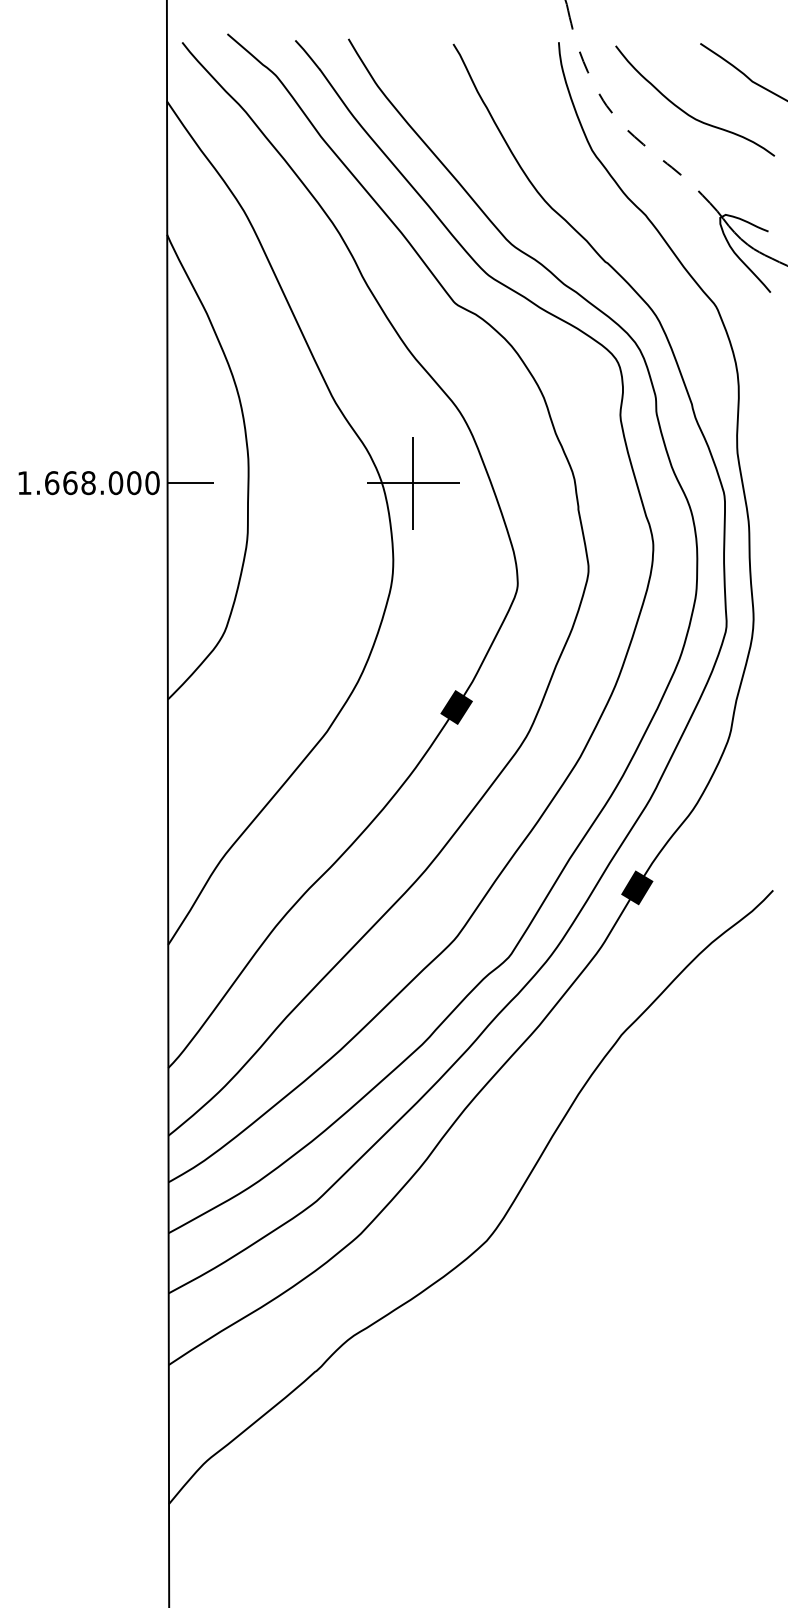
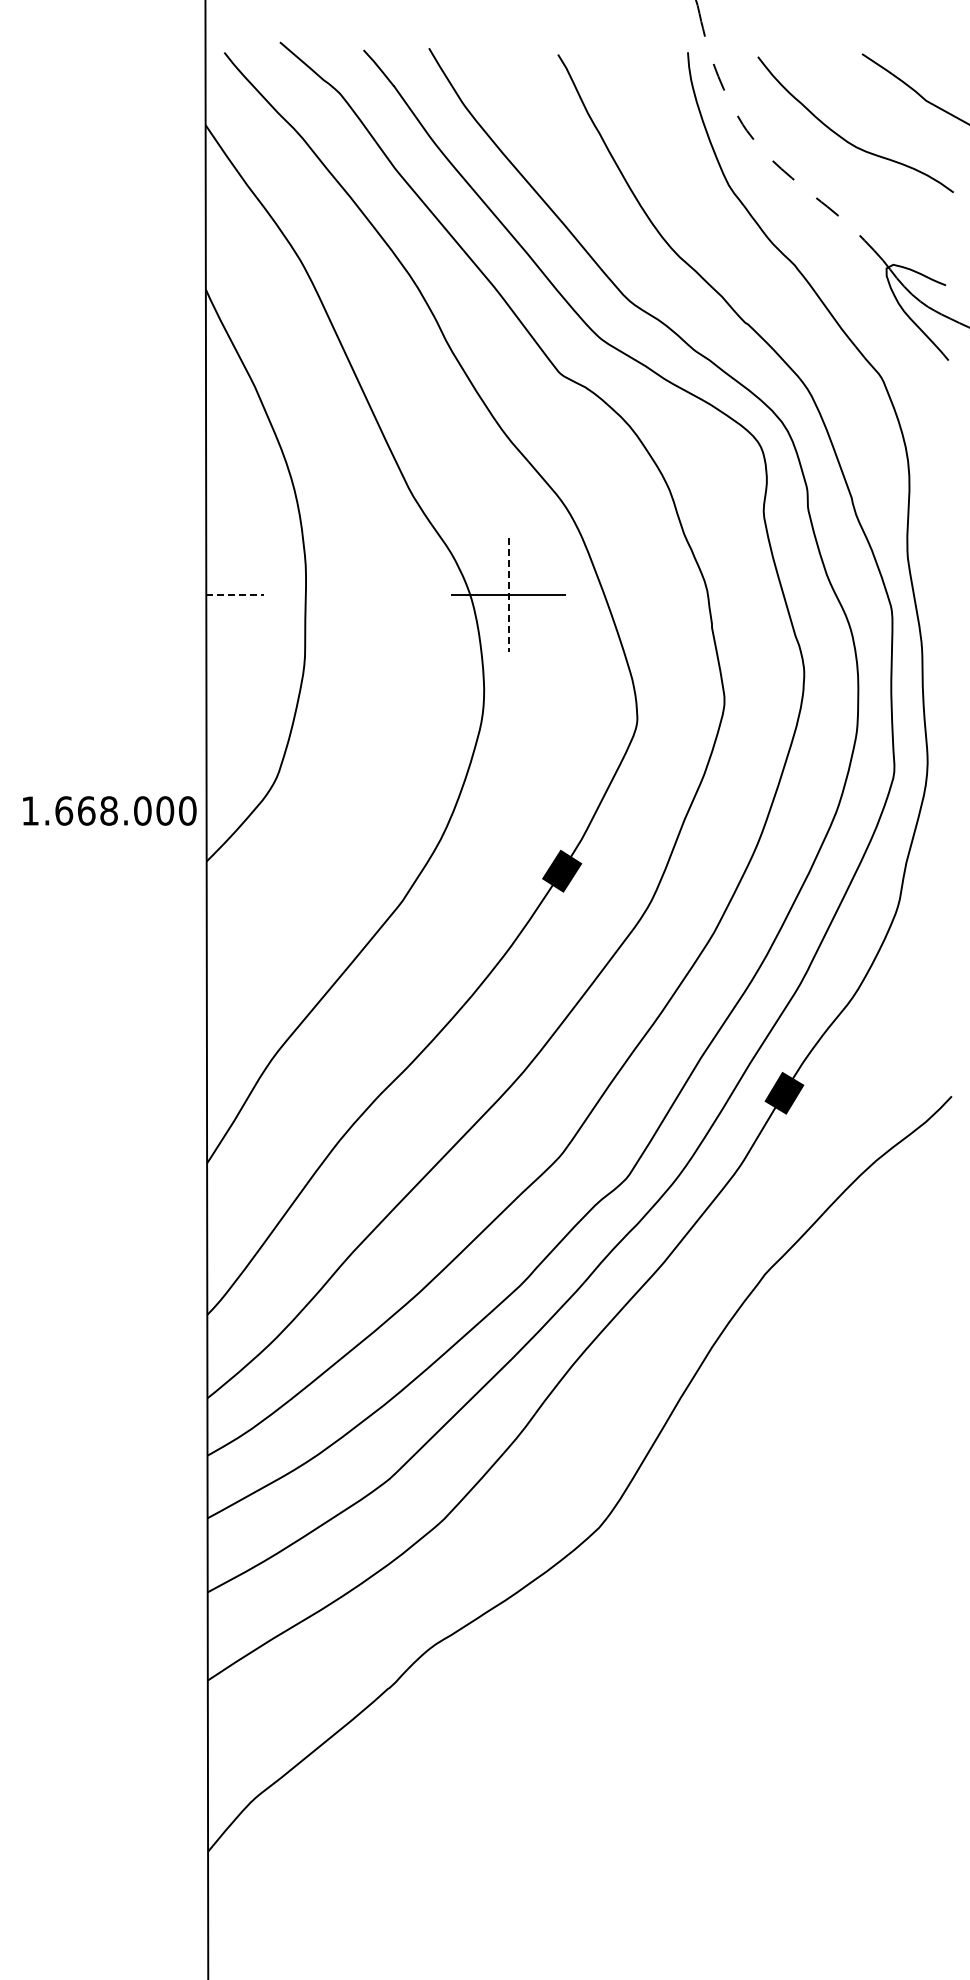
text: (88, 482) -> (109, 810), moved
line: (190, 483) -> (234, 595), solid -> dashed
line: (413, 483) -> (508, 595), solid -> dashed

